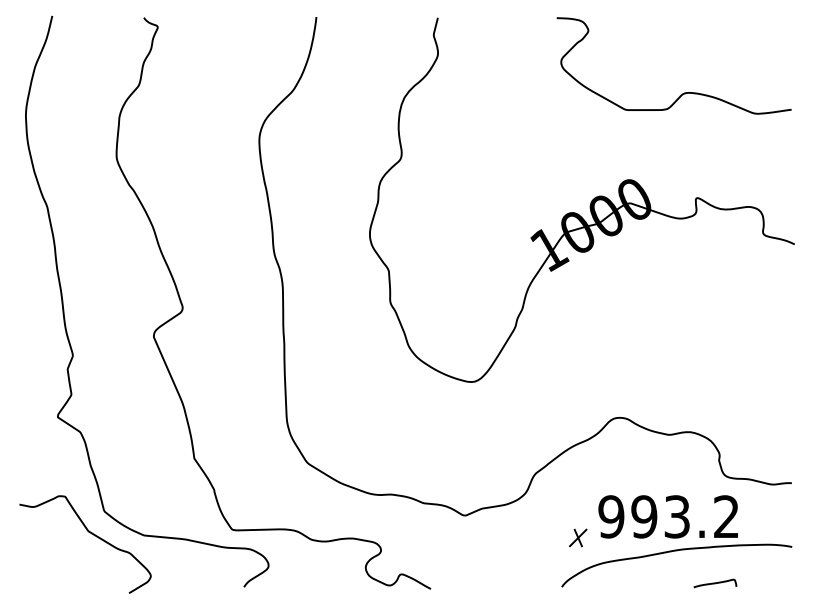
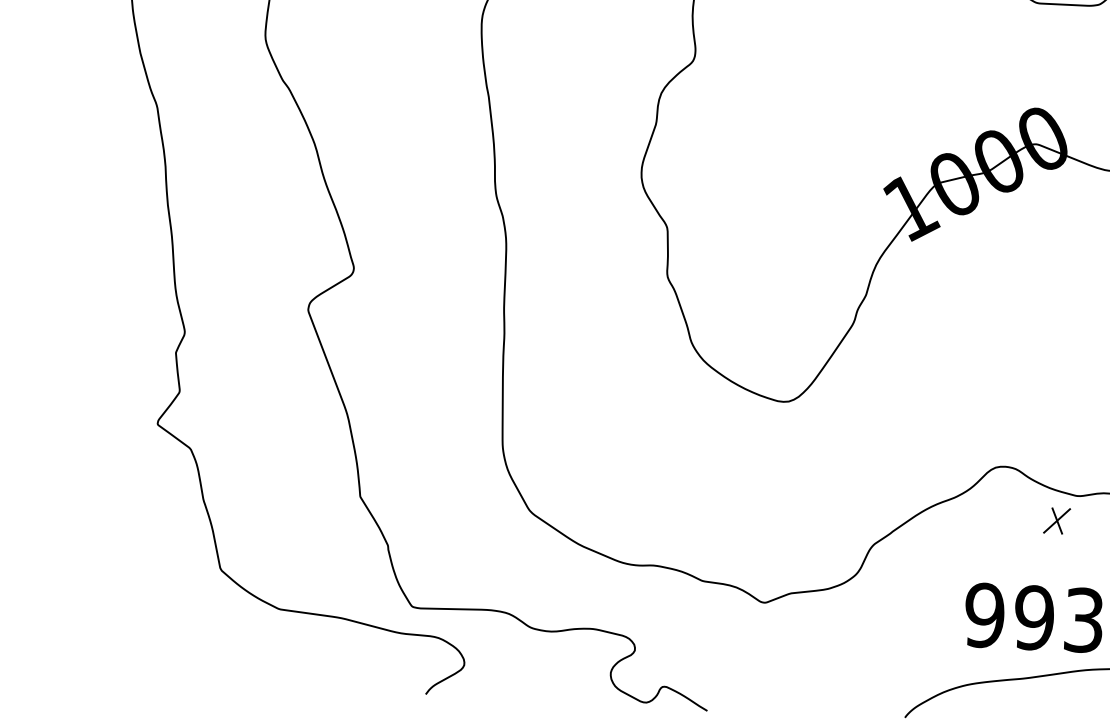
curve: (91, 534) -> (199, 603), removed
part: (578, 537) -> (1057, 520), moved

